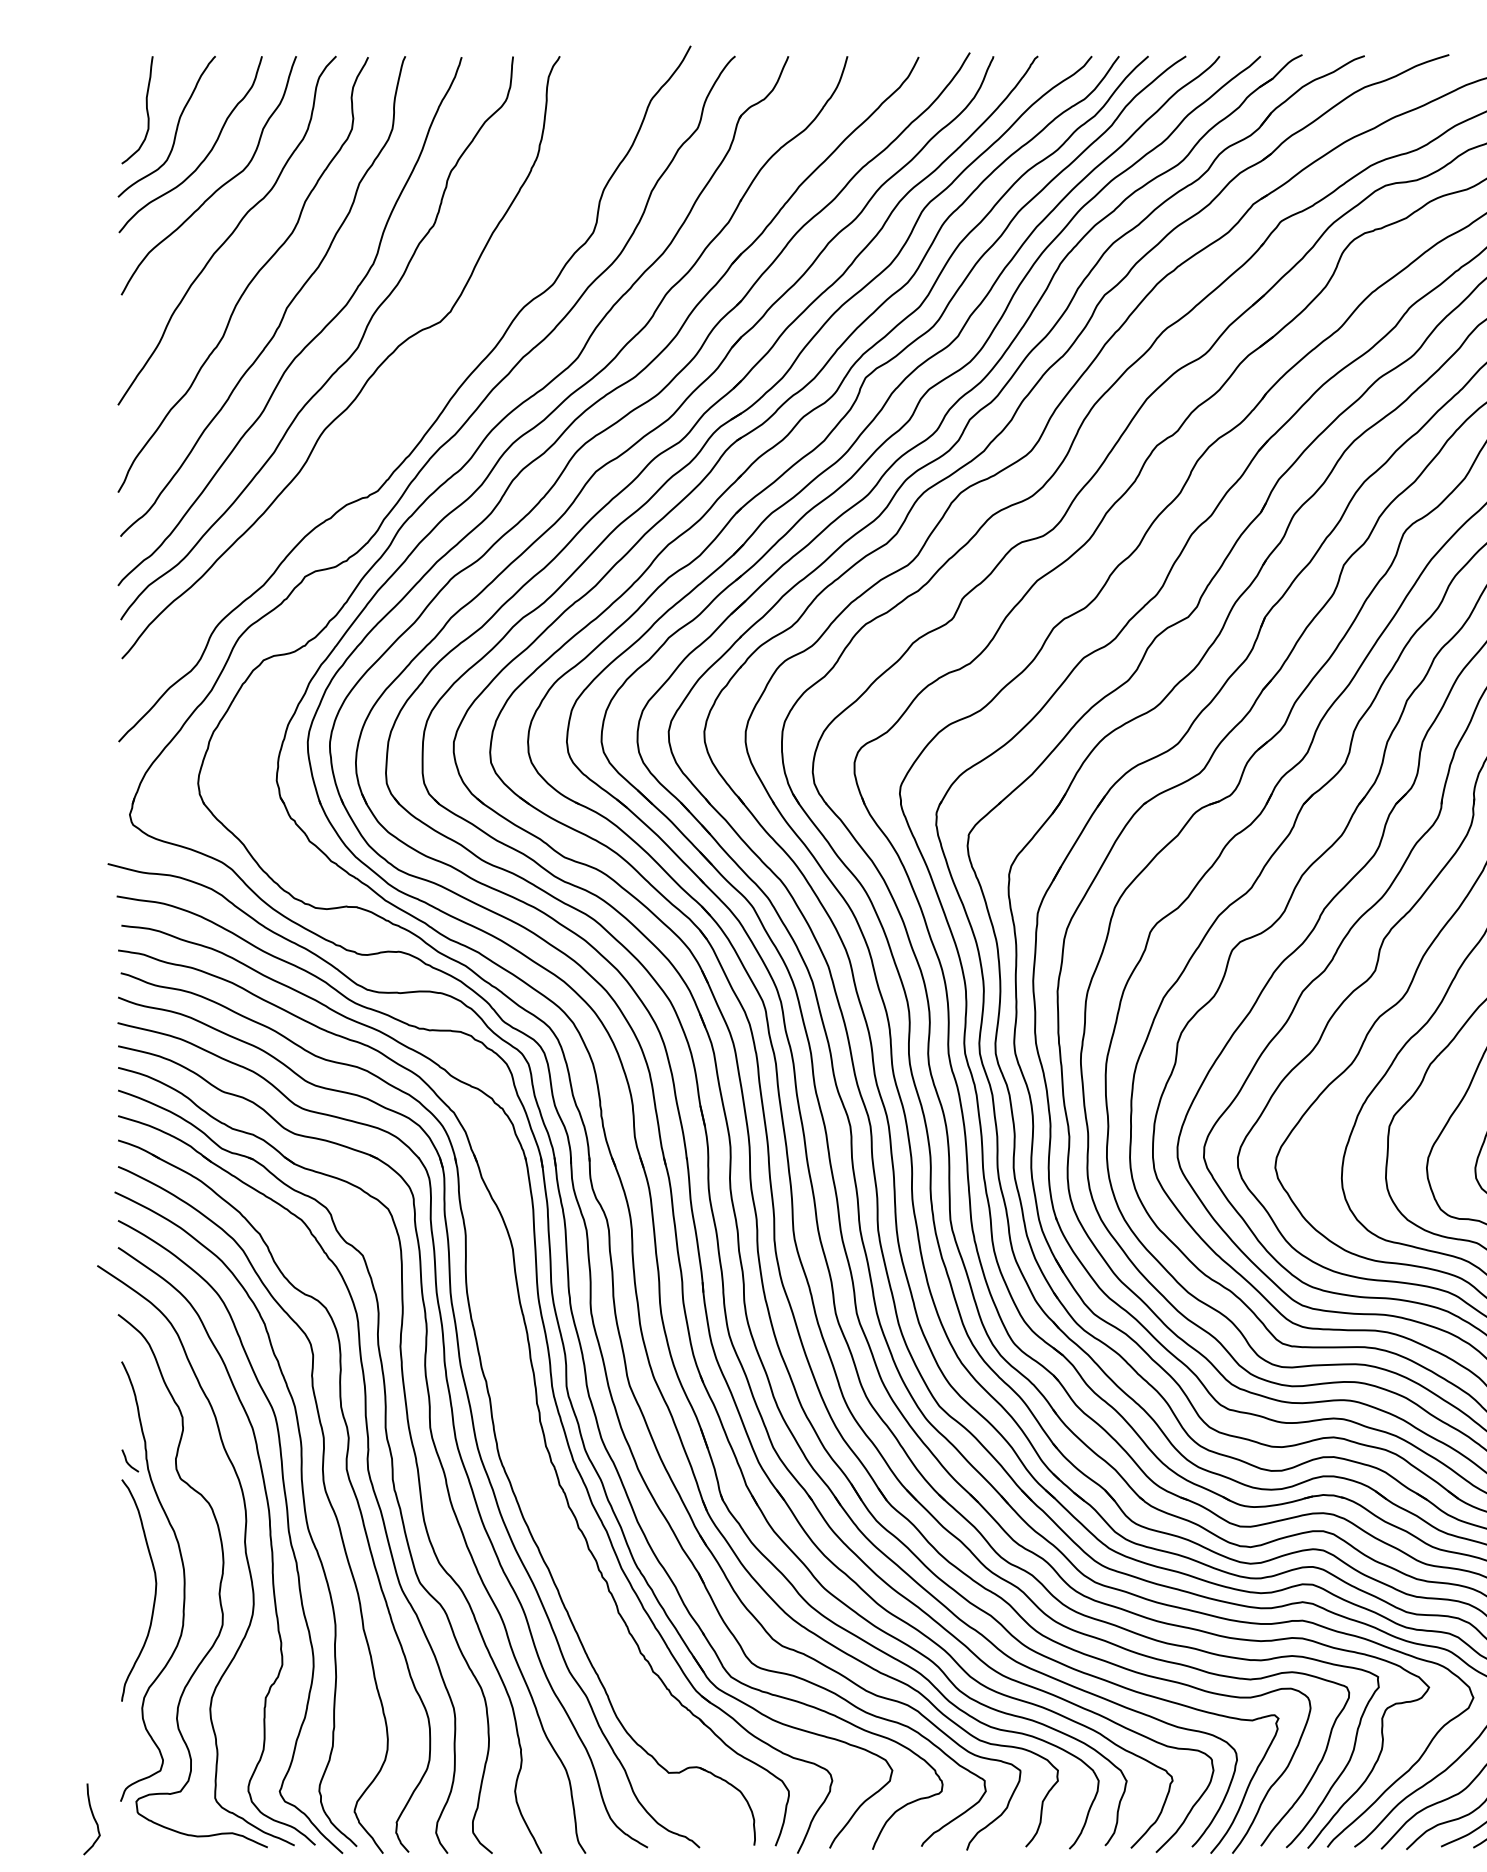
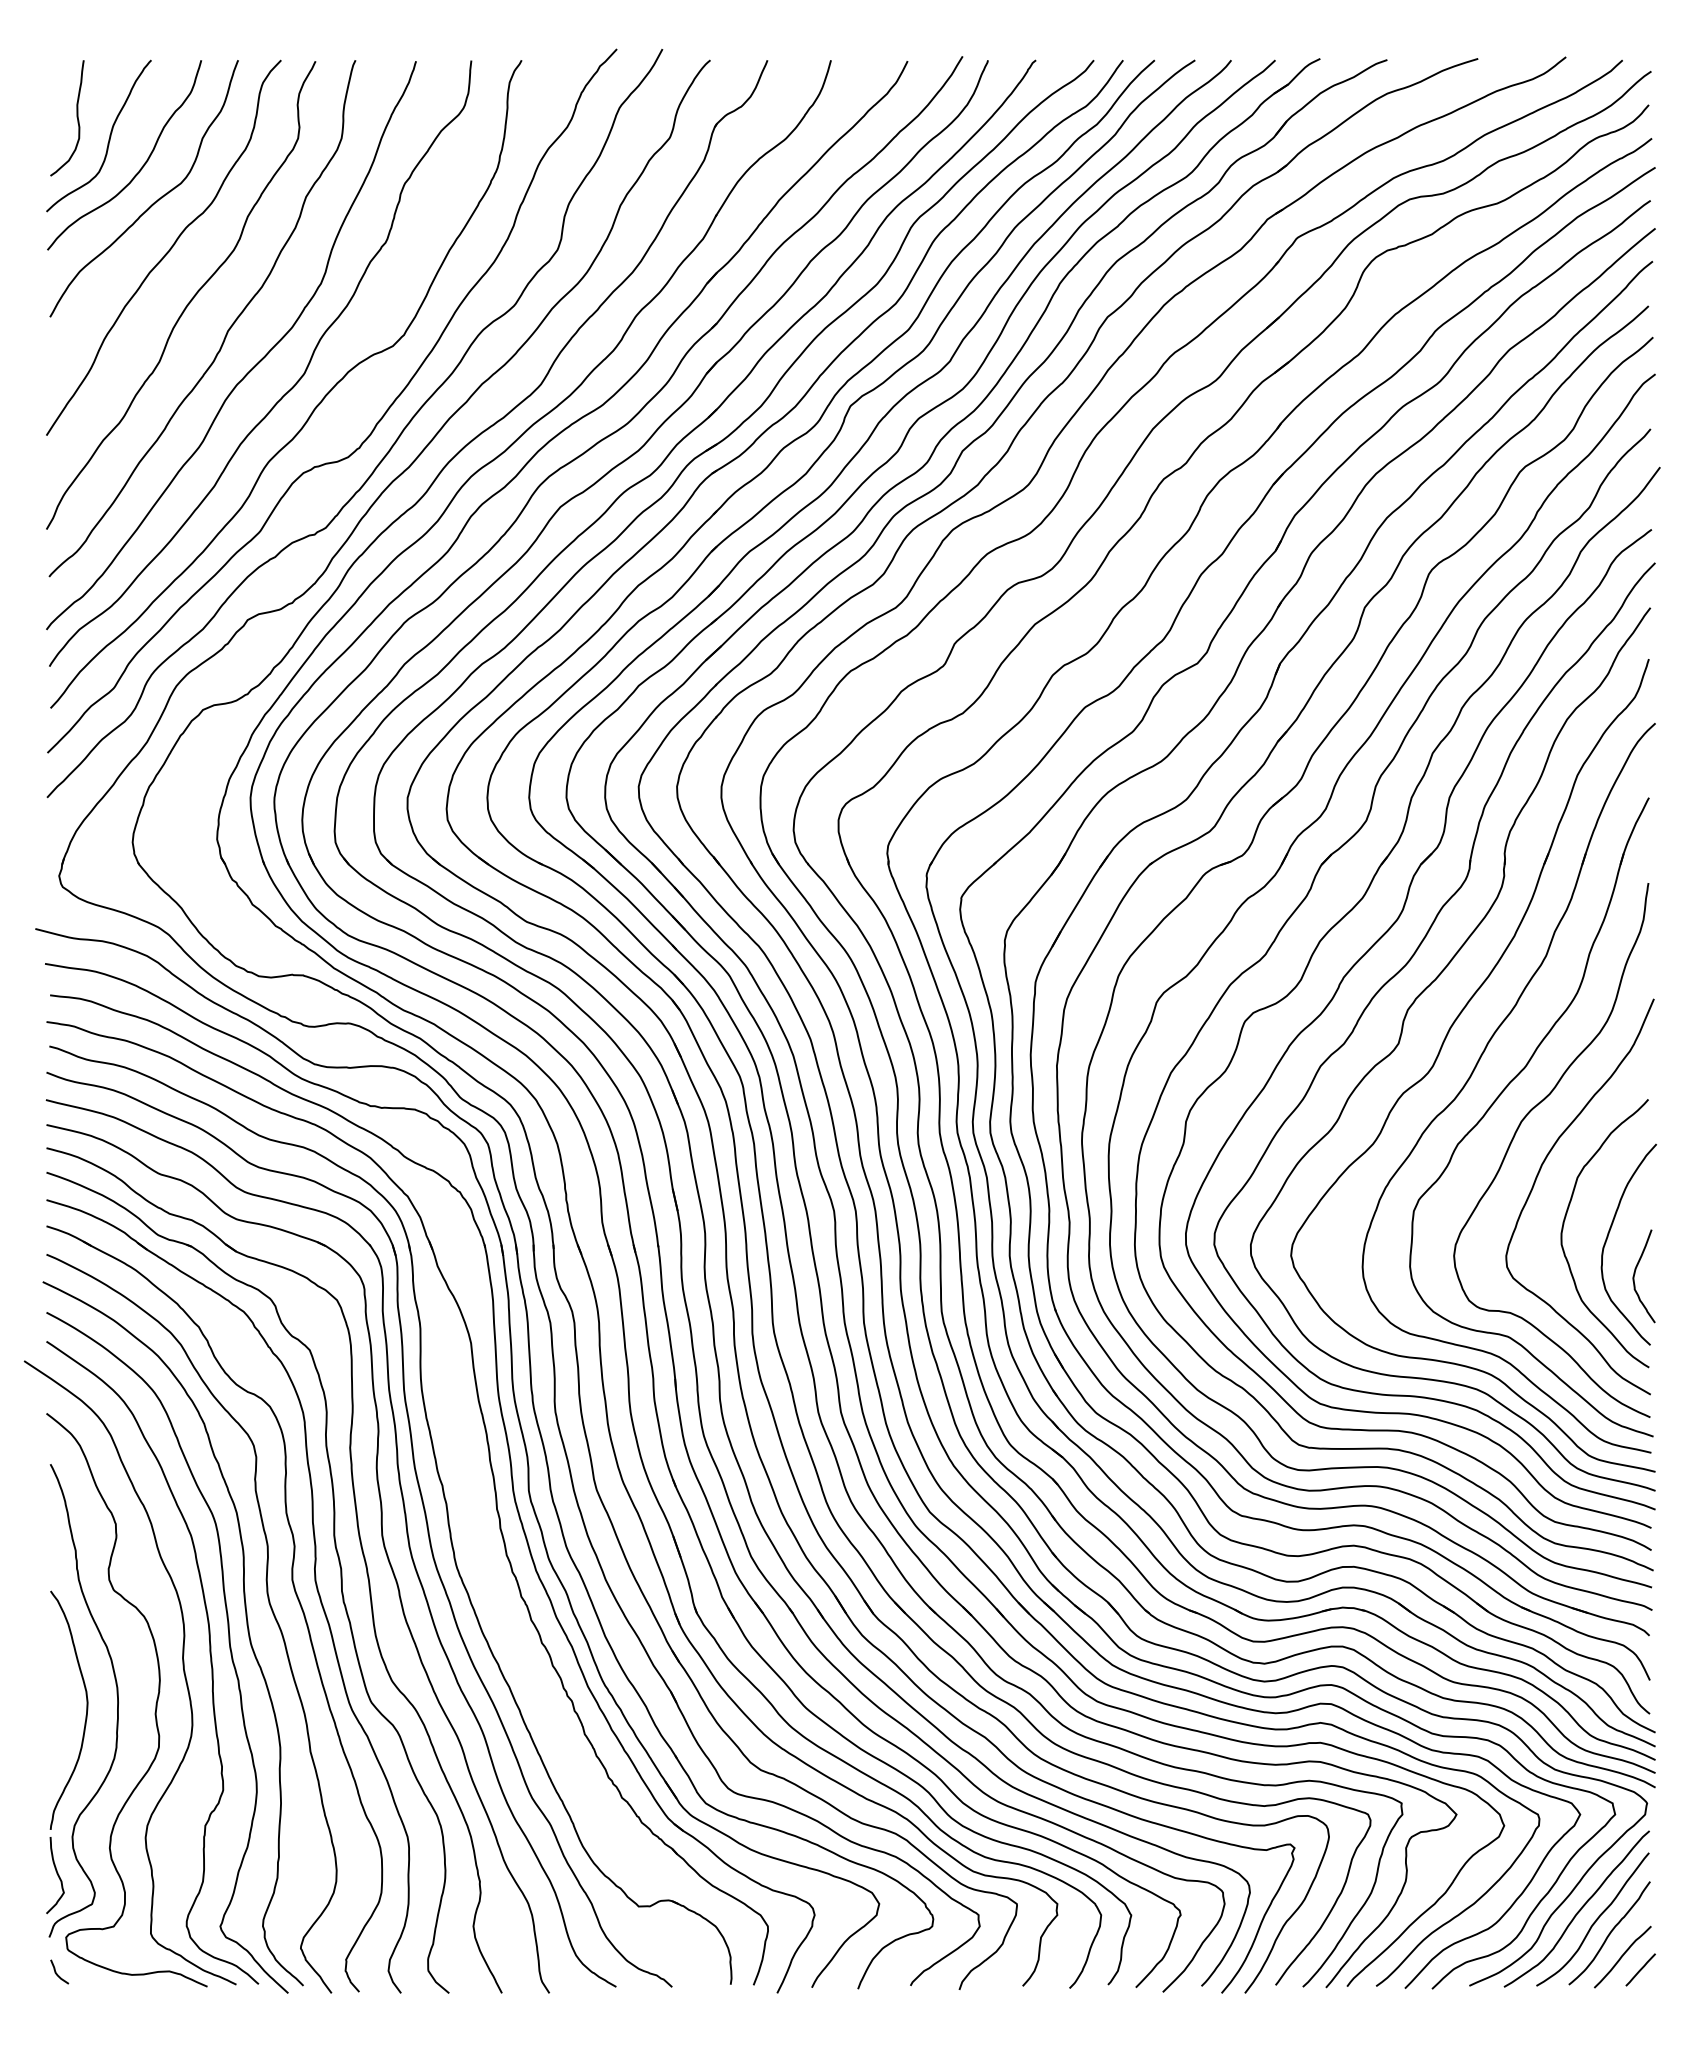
curve: (422, 397) -> (373, 427), added
curve: (128, 1462) -> (57, 1973), moved
curve: (93, 1819) -> (57, 1875), moved

